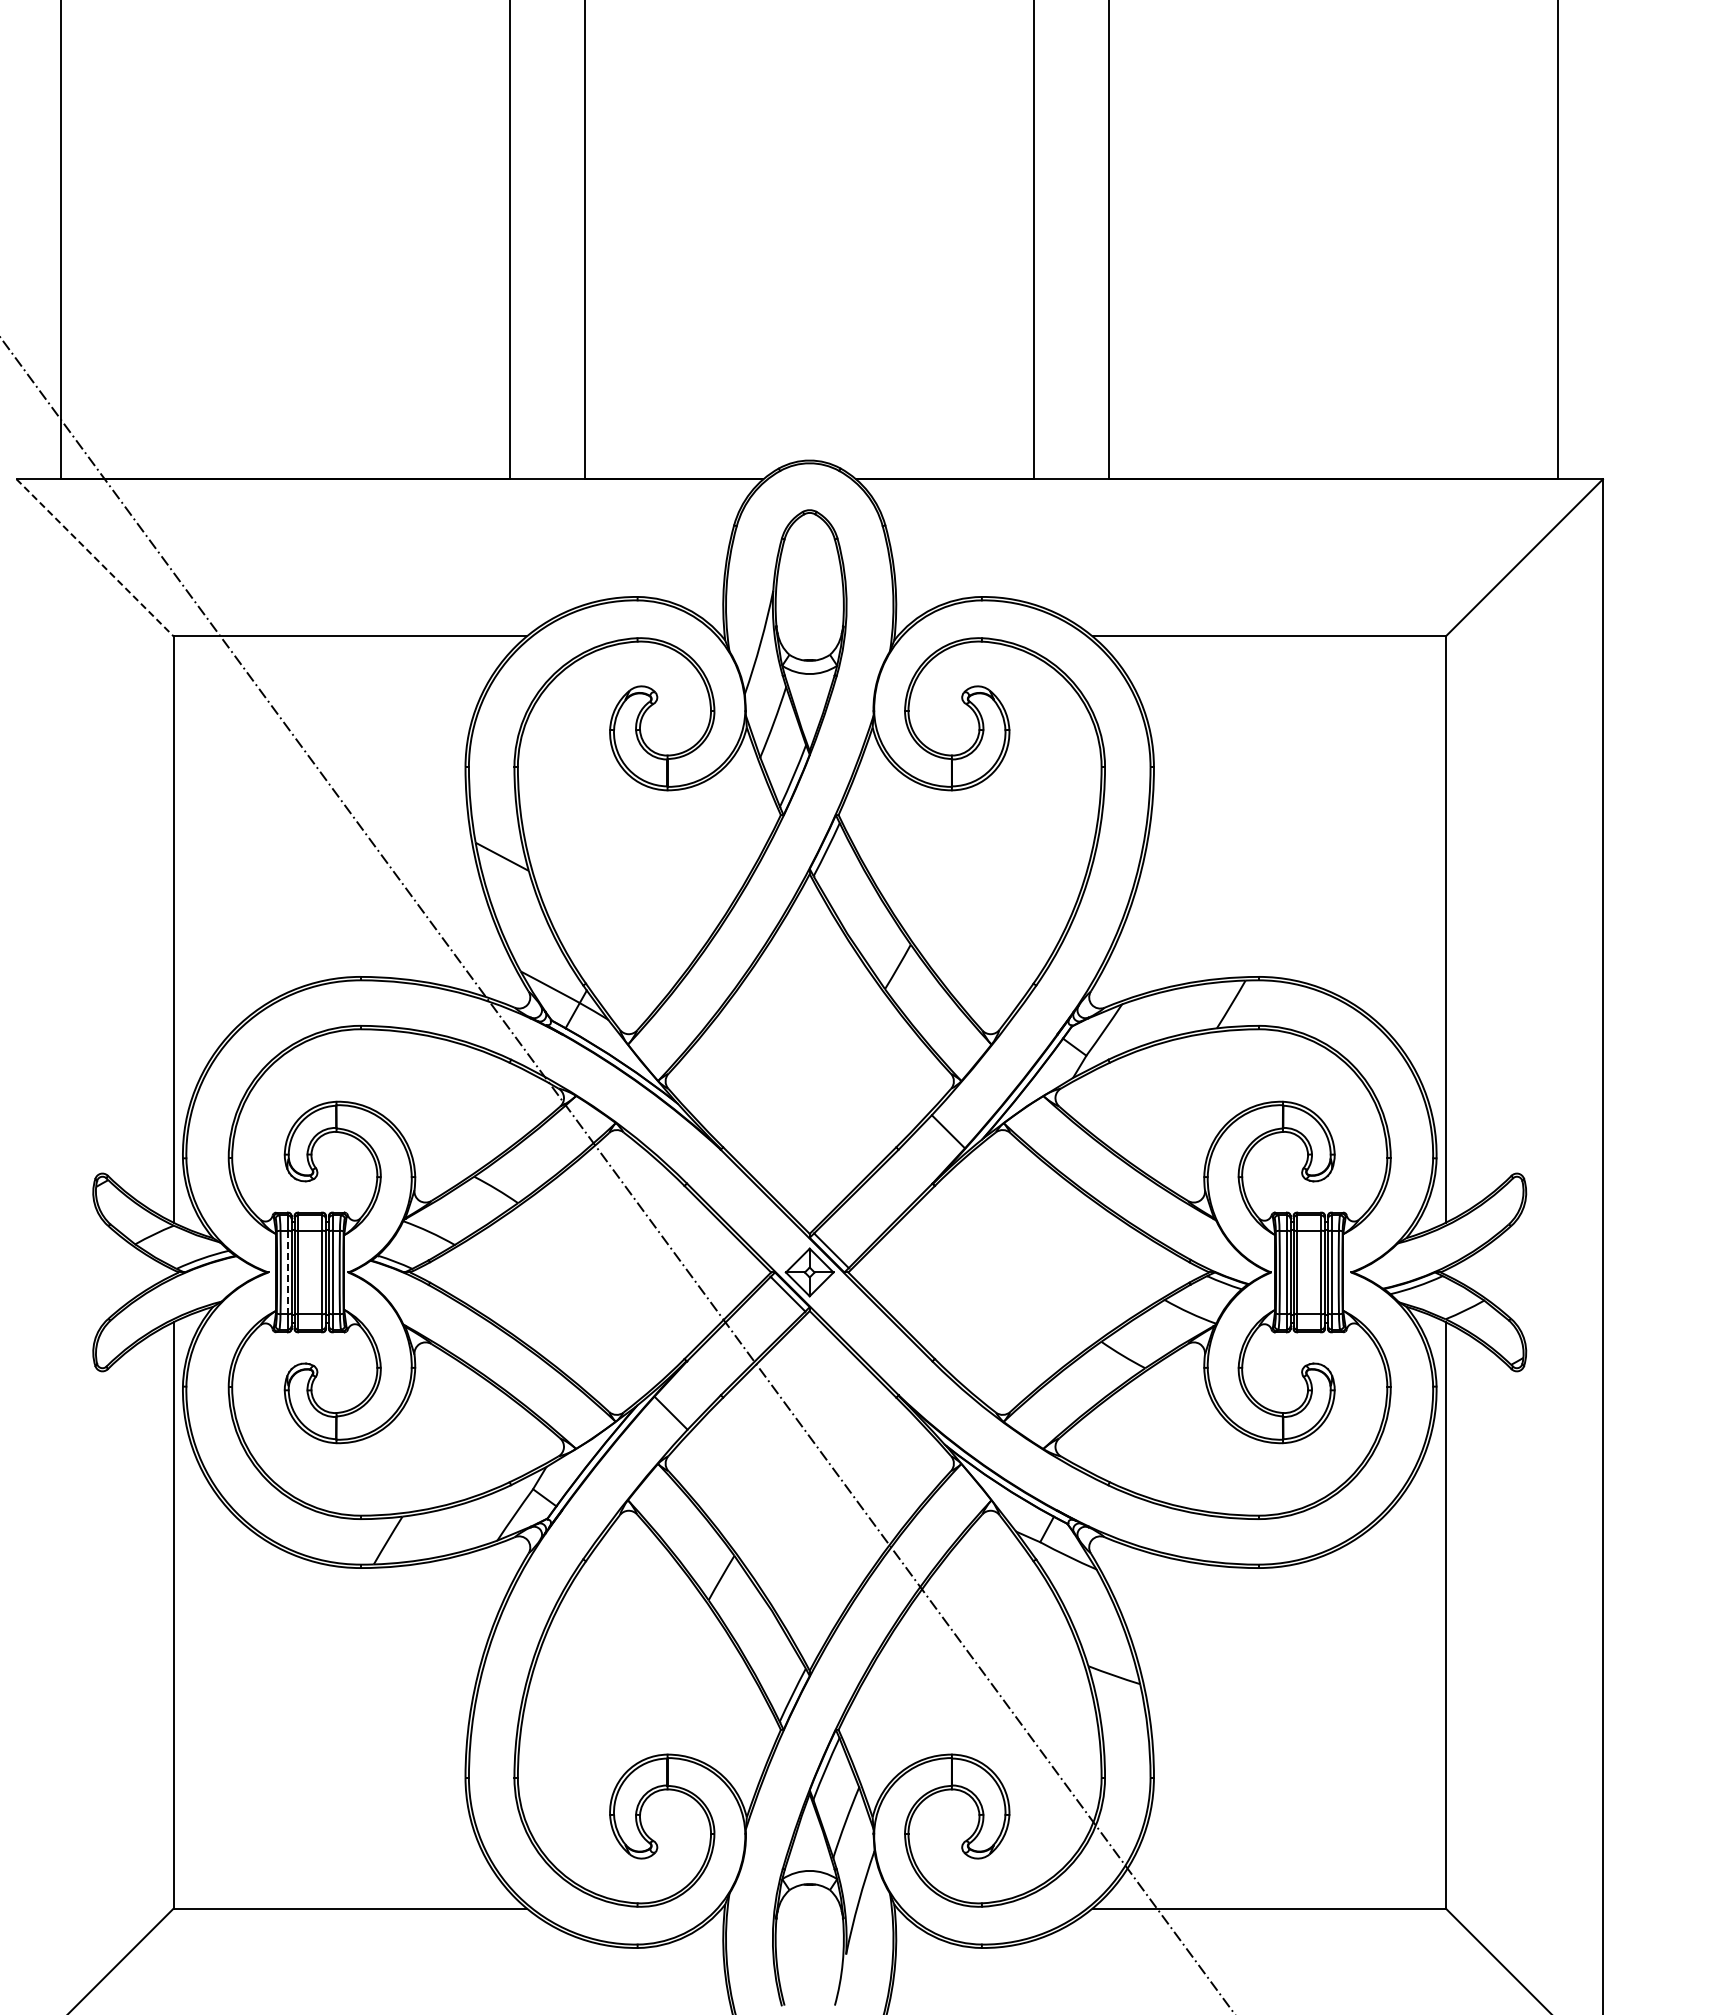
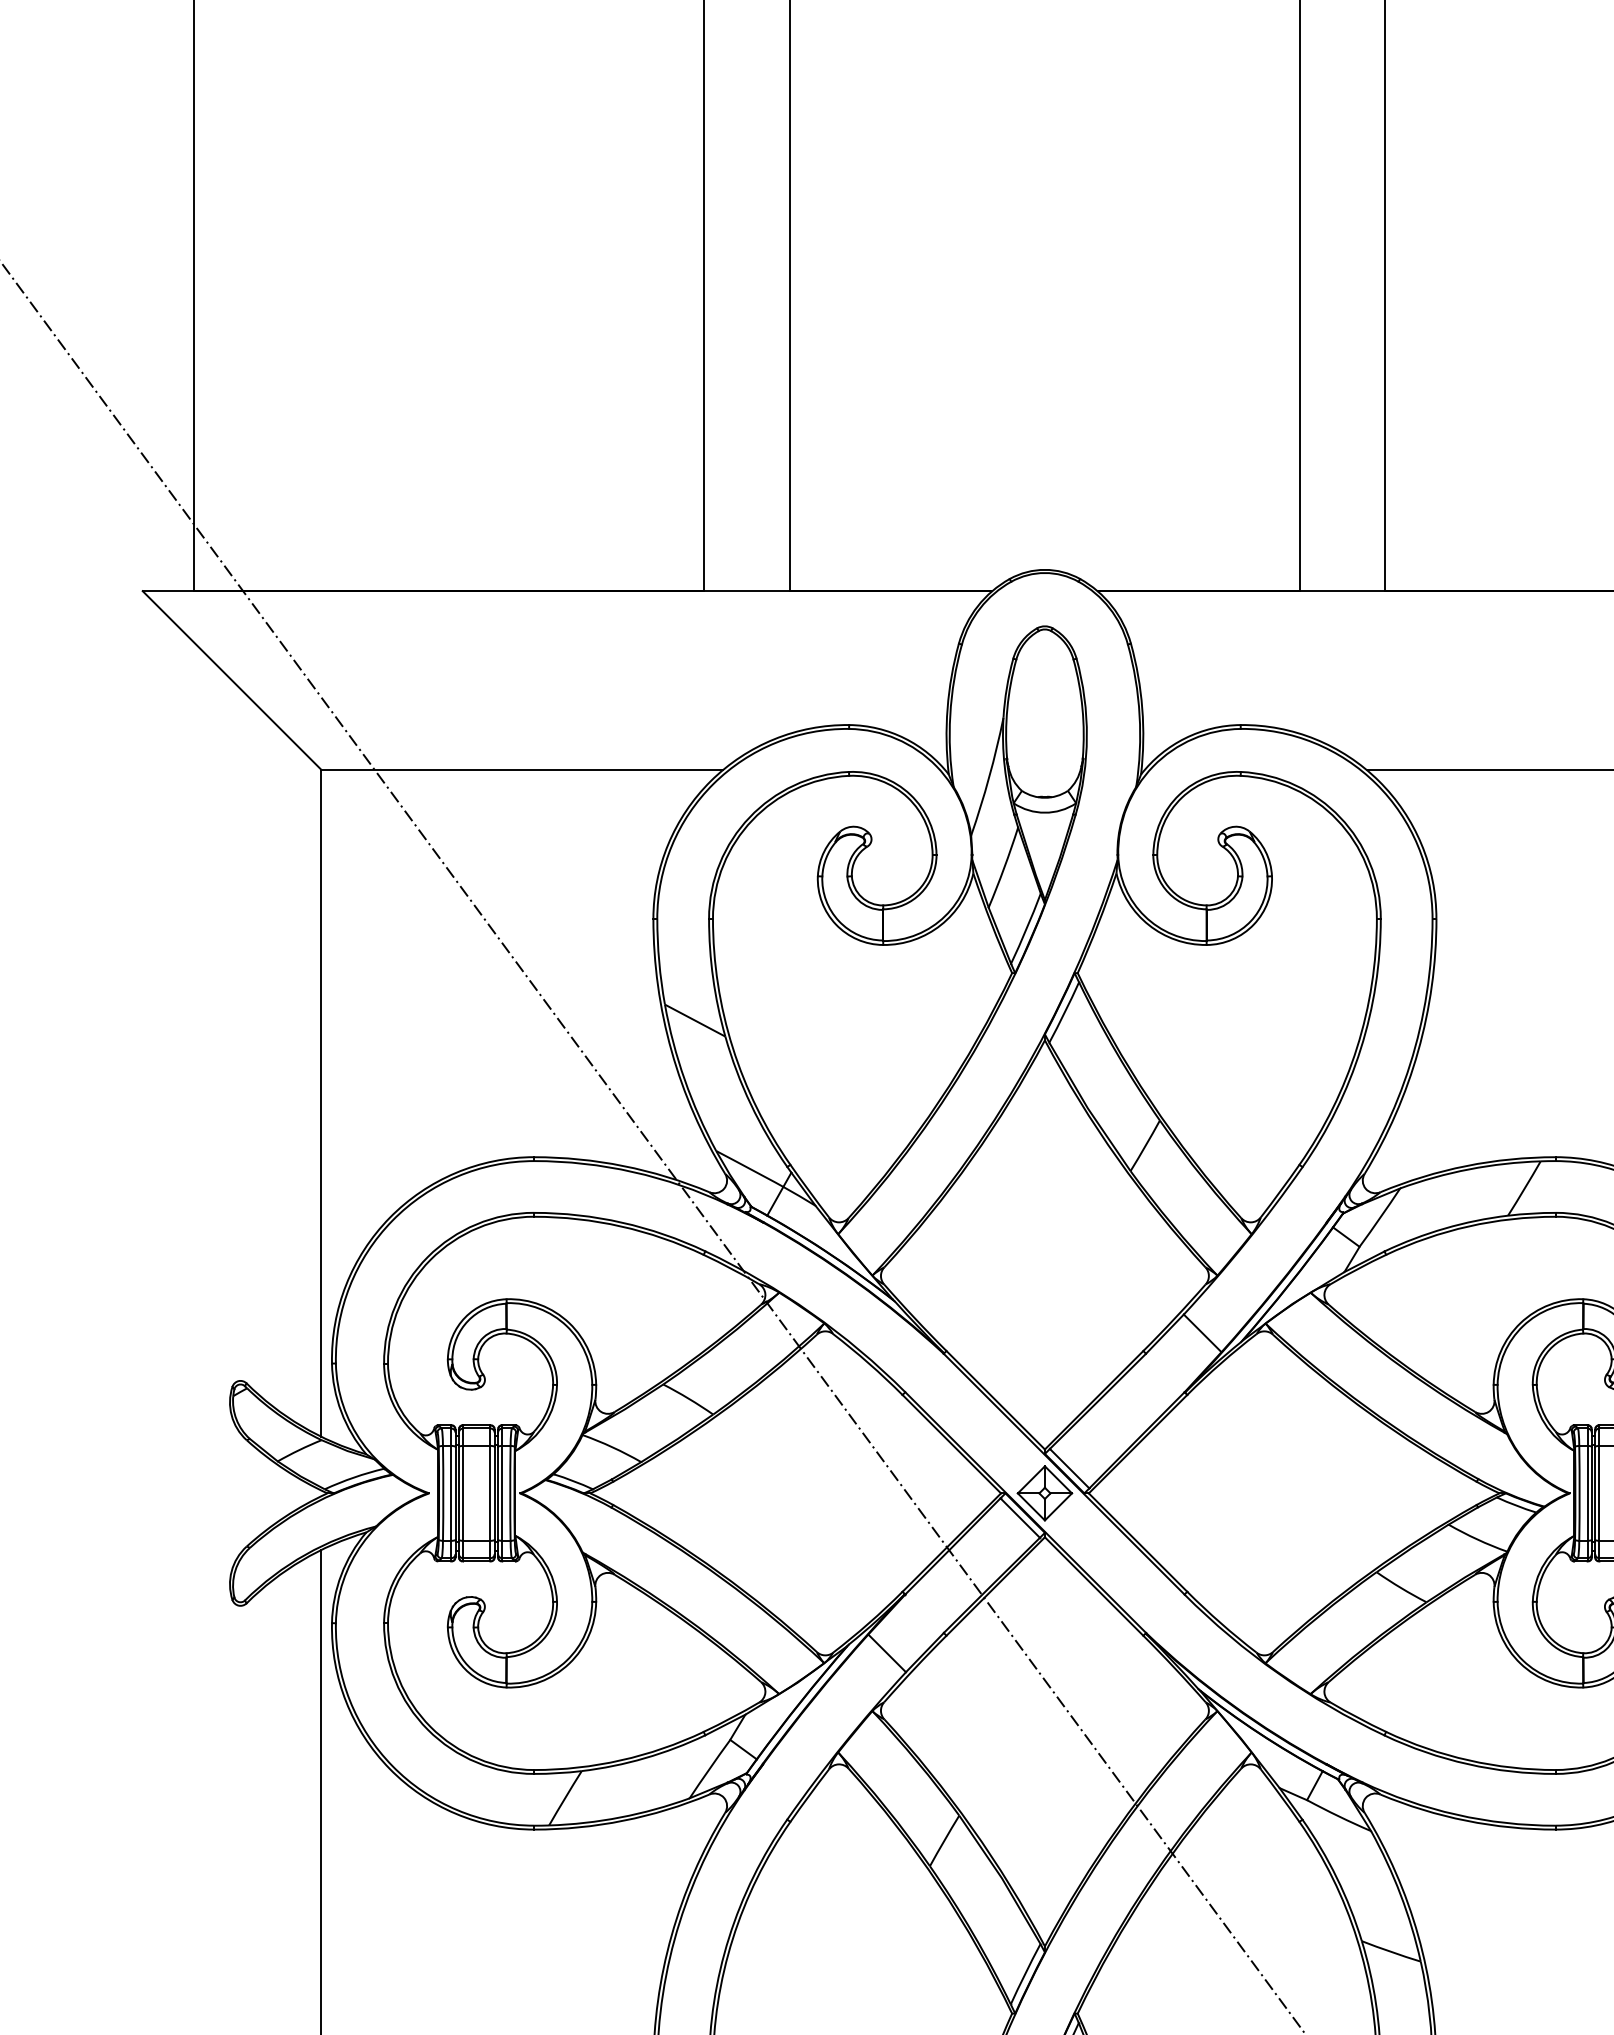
line: (95, 558) -> (232, 681), dashed -> solid
line: (287, 1272) -> (450, 1493), dashed -> solid

